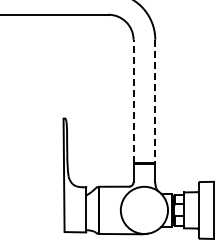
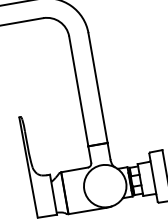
line: (133, 101) -> (78, 91), dashed -> solid
line: (155, 101) -> (98, 87), dashed -> solid

